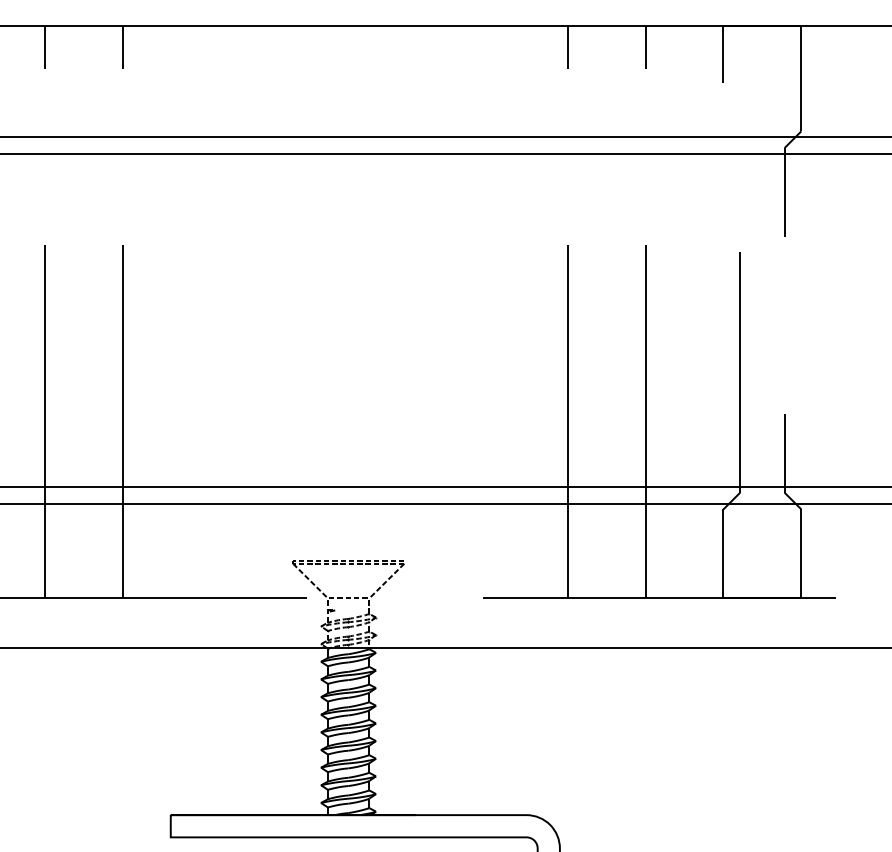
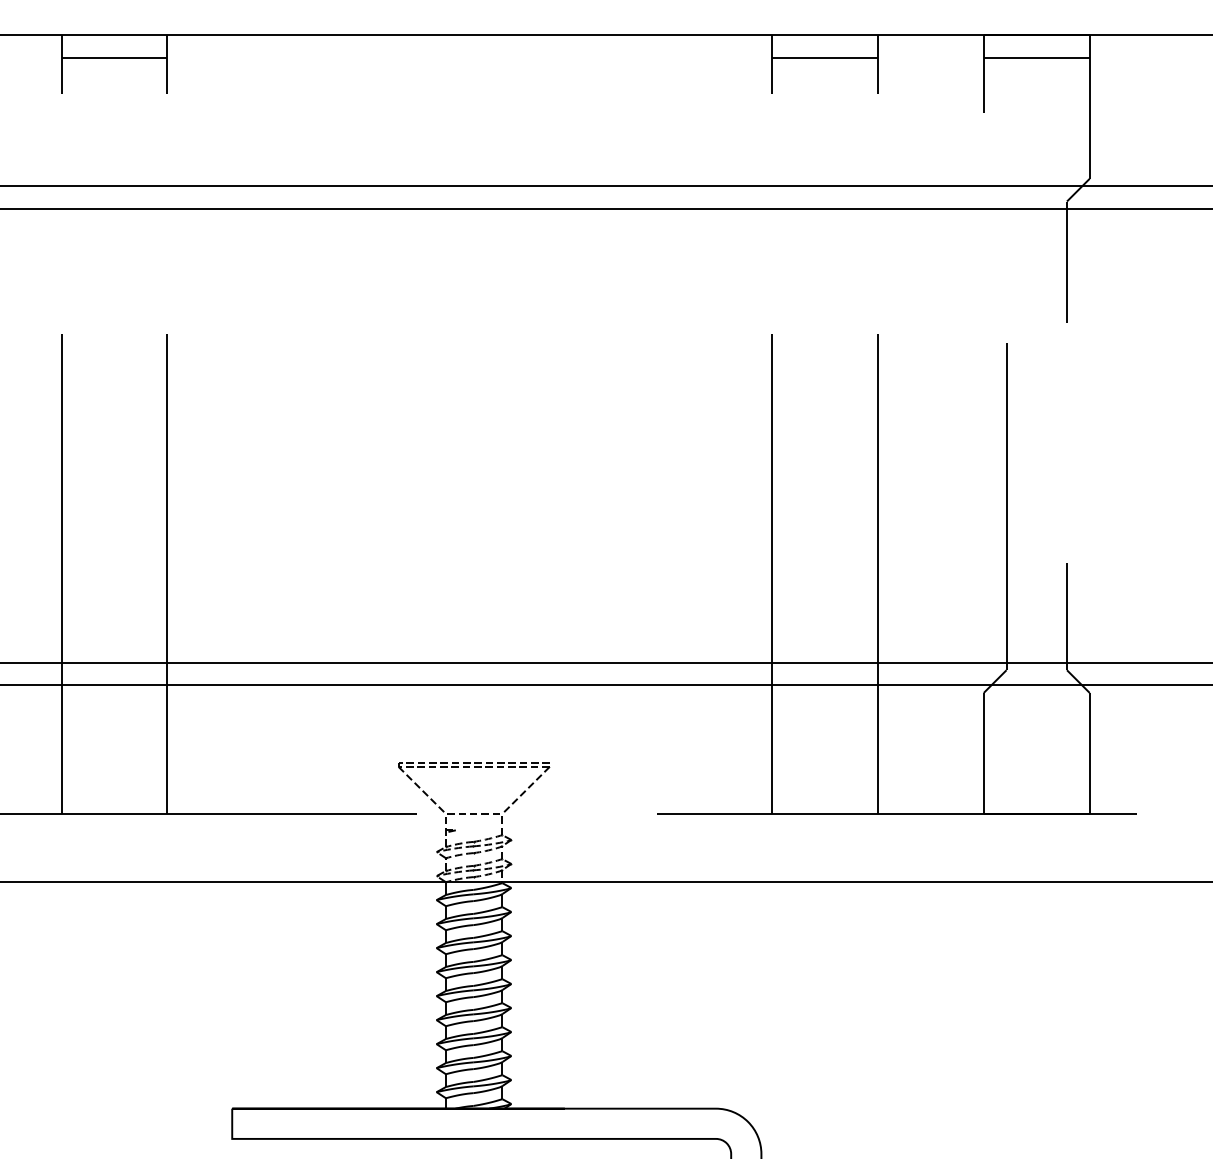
line: (84, 42) -> (114, 57), added
line: (606, 42) -> (824, 57), added
line: (762, 42) -> (1036, 57), added

